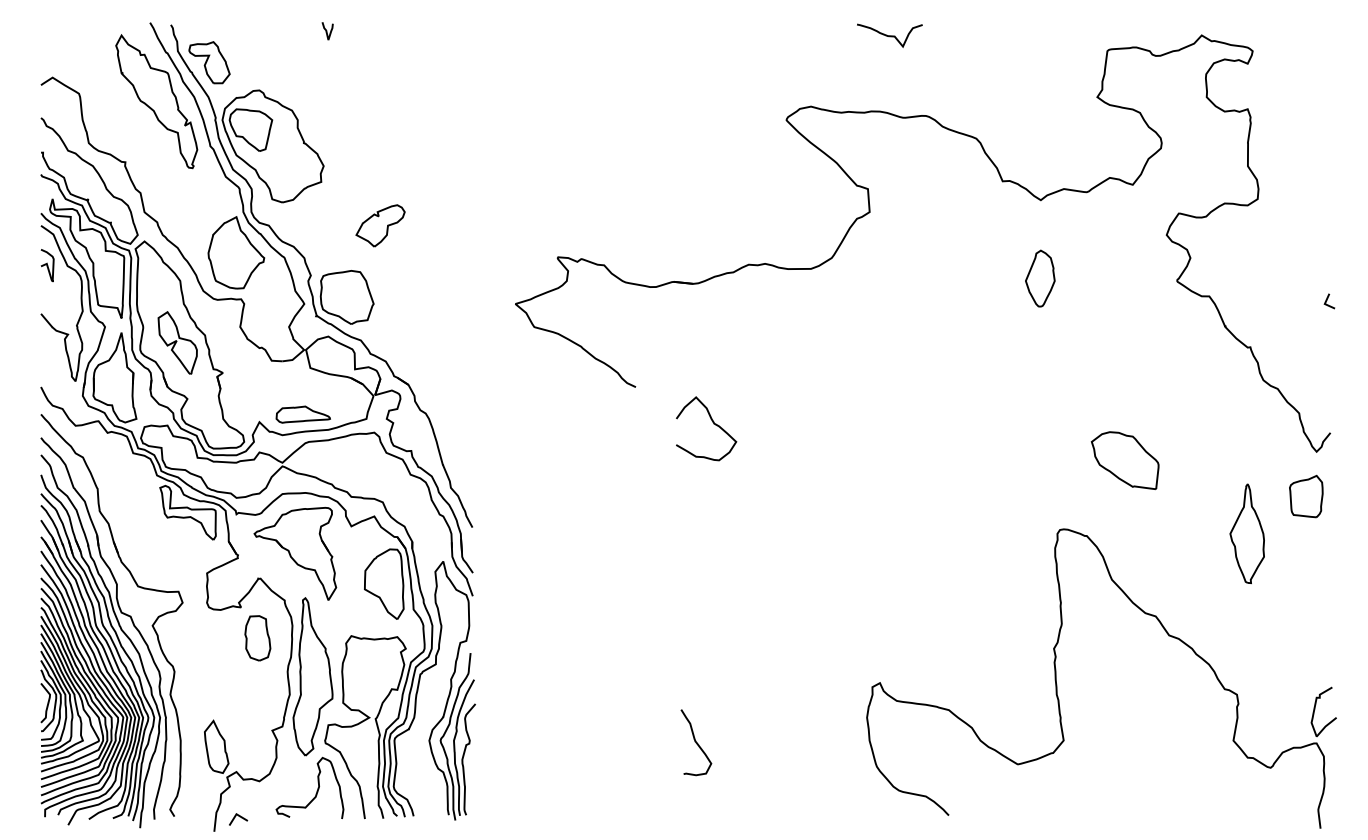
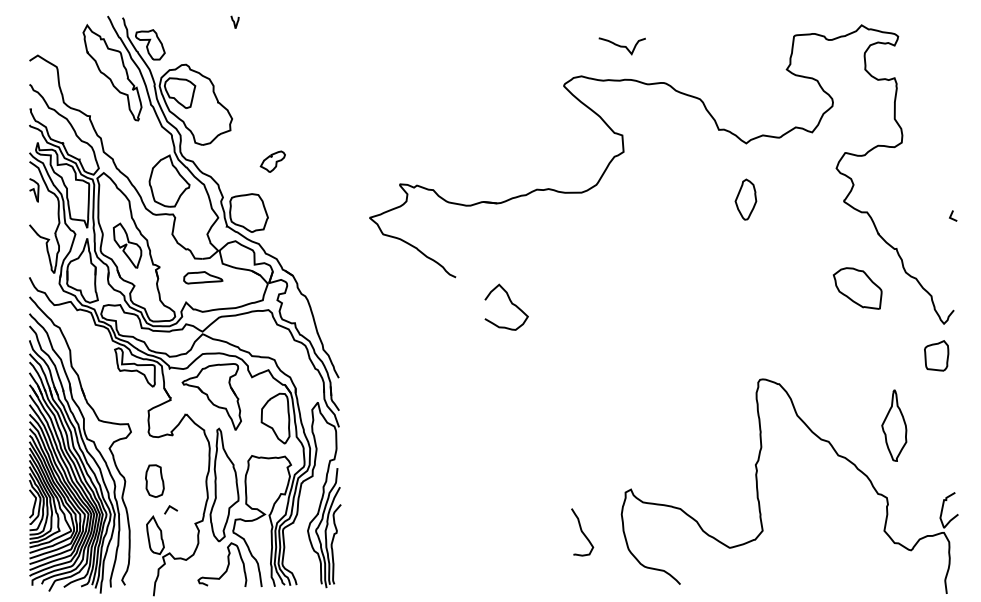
curve: (889, 35) -> (622, 46), moved
part: (380, 225) -> (272, 161), size x0.7
part: (302, 414) -> (202, 277), moved
part: (1124, 460) -> (857, 288), moved
part: (1246, 533) -> (893, 425), moved
part: (257, 638) -> (154, 481), moved
curve: (696, 742) -> (582, 532), moved
line: (239, 817) -> (171, 508), moved

